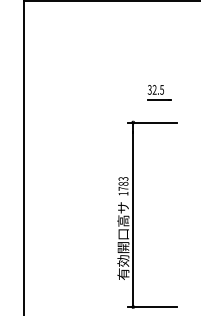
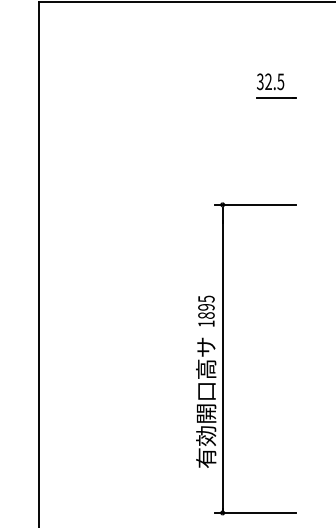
part: (159, 92) -> (276, 86), moved
text: (123, 183) -> (206, 306), 1783 -> 1895

